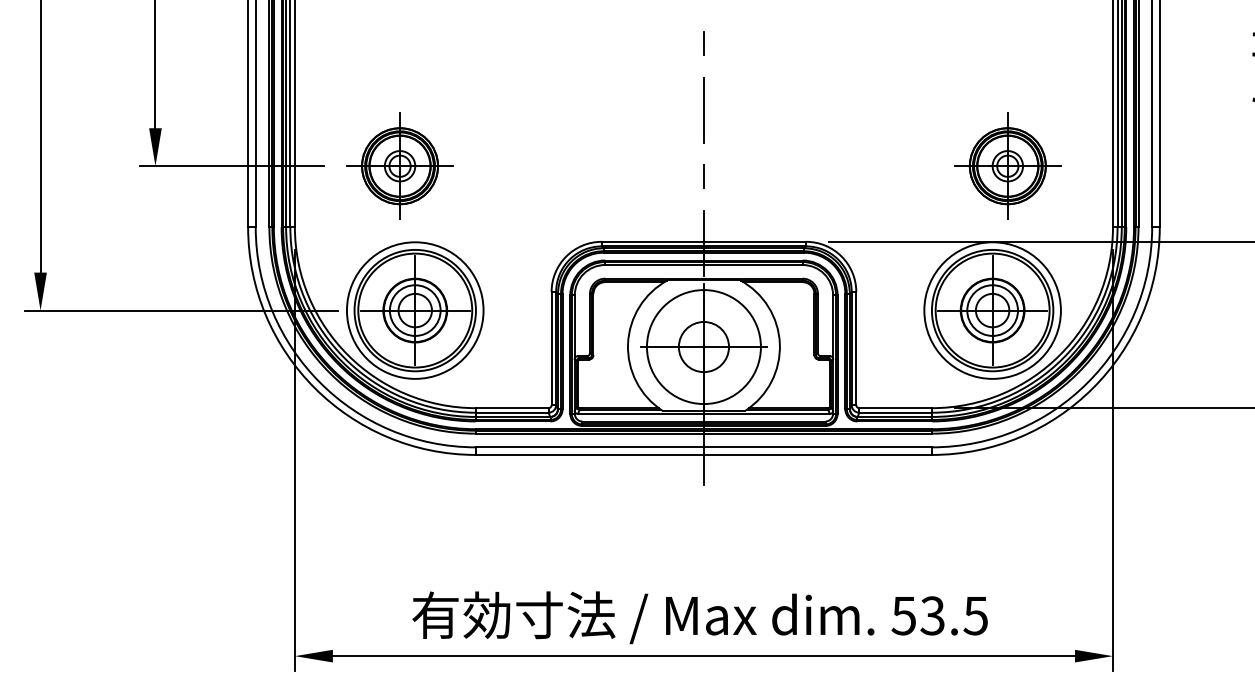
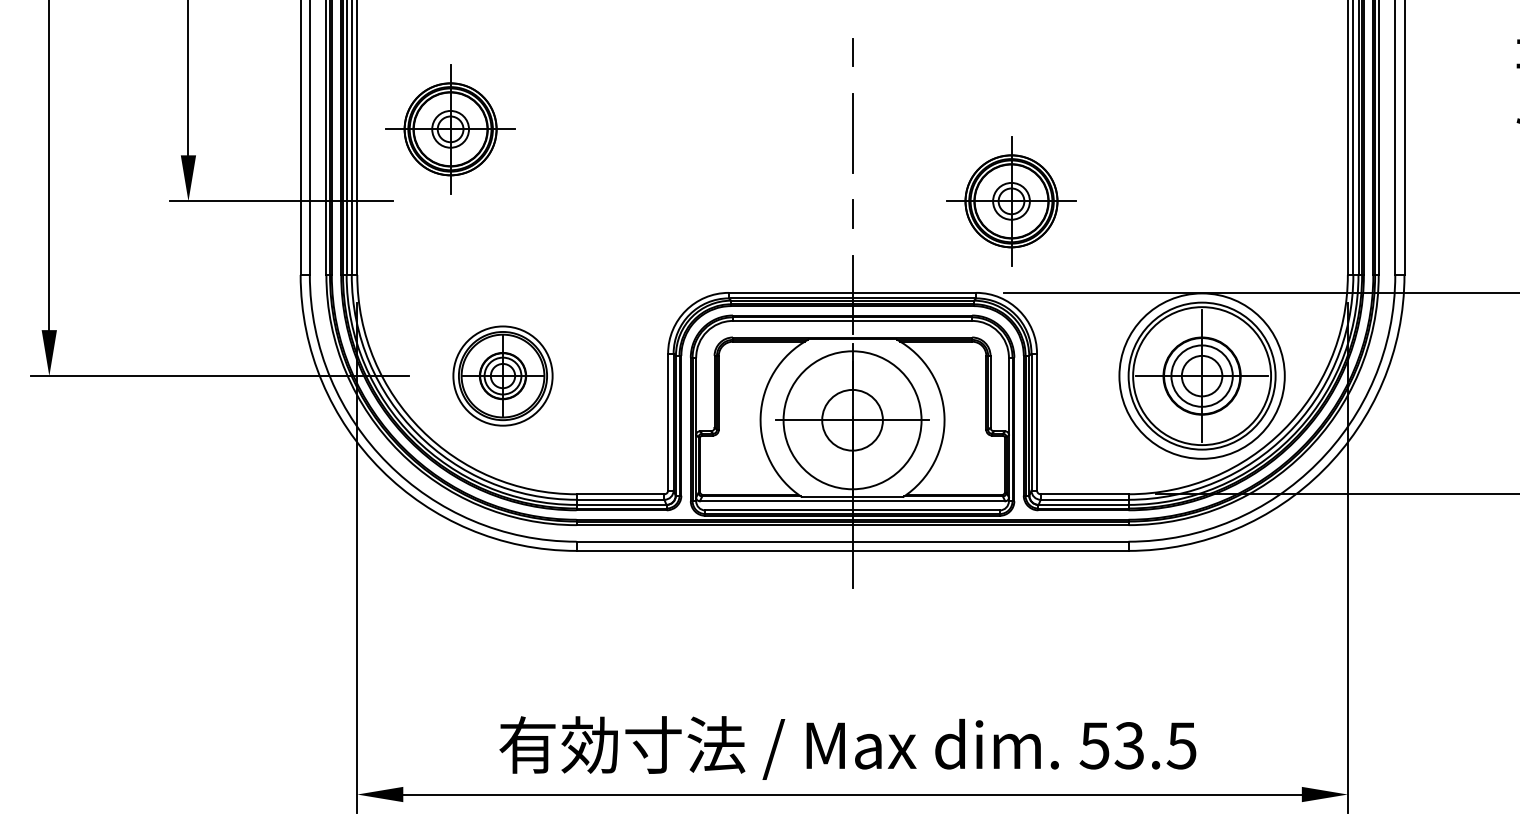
part: (399, 166) -> (450, 129), moved
part: (1007, 166) -> (1011, 201), moved
part: (414, 310) -> (502, 375), size x0.6

